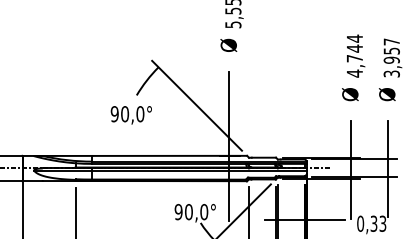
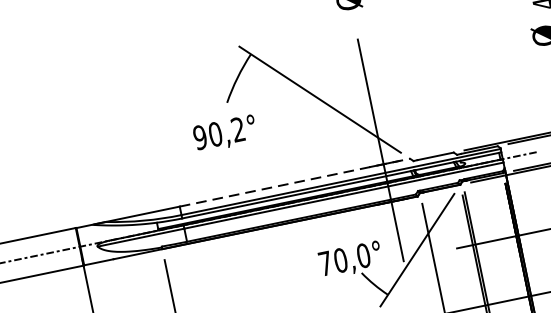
text: (140, 114) -> (238, 130), 90,0° -> 90,2°
line: (170, 155) -> (295, 181), solid -> dashed
text: (178, 211) -> (325, 262), 90,0° -> 70,0°

